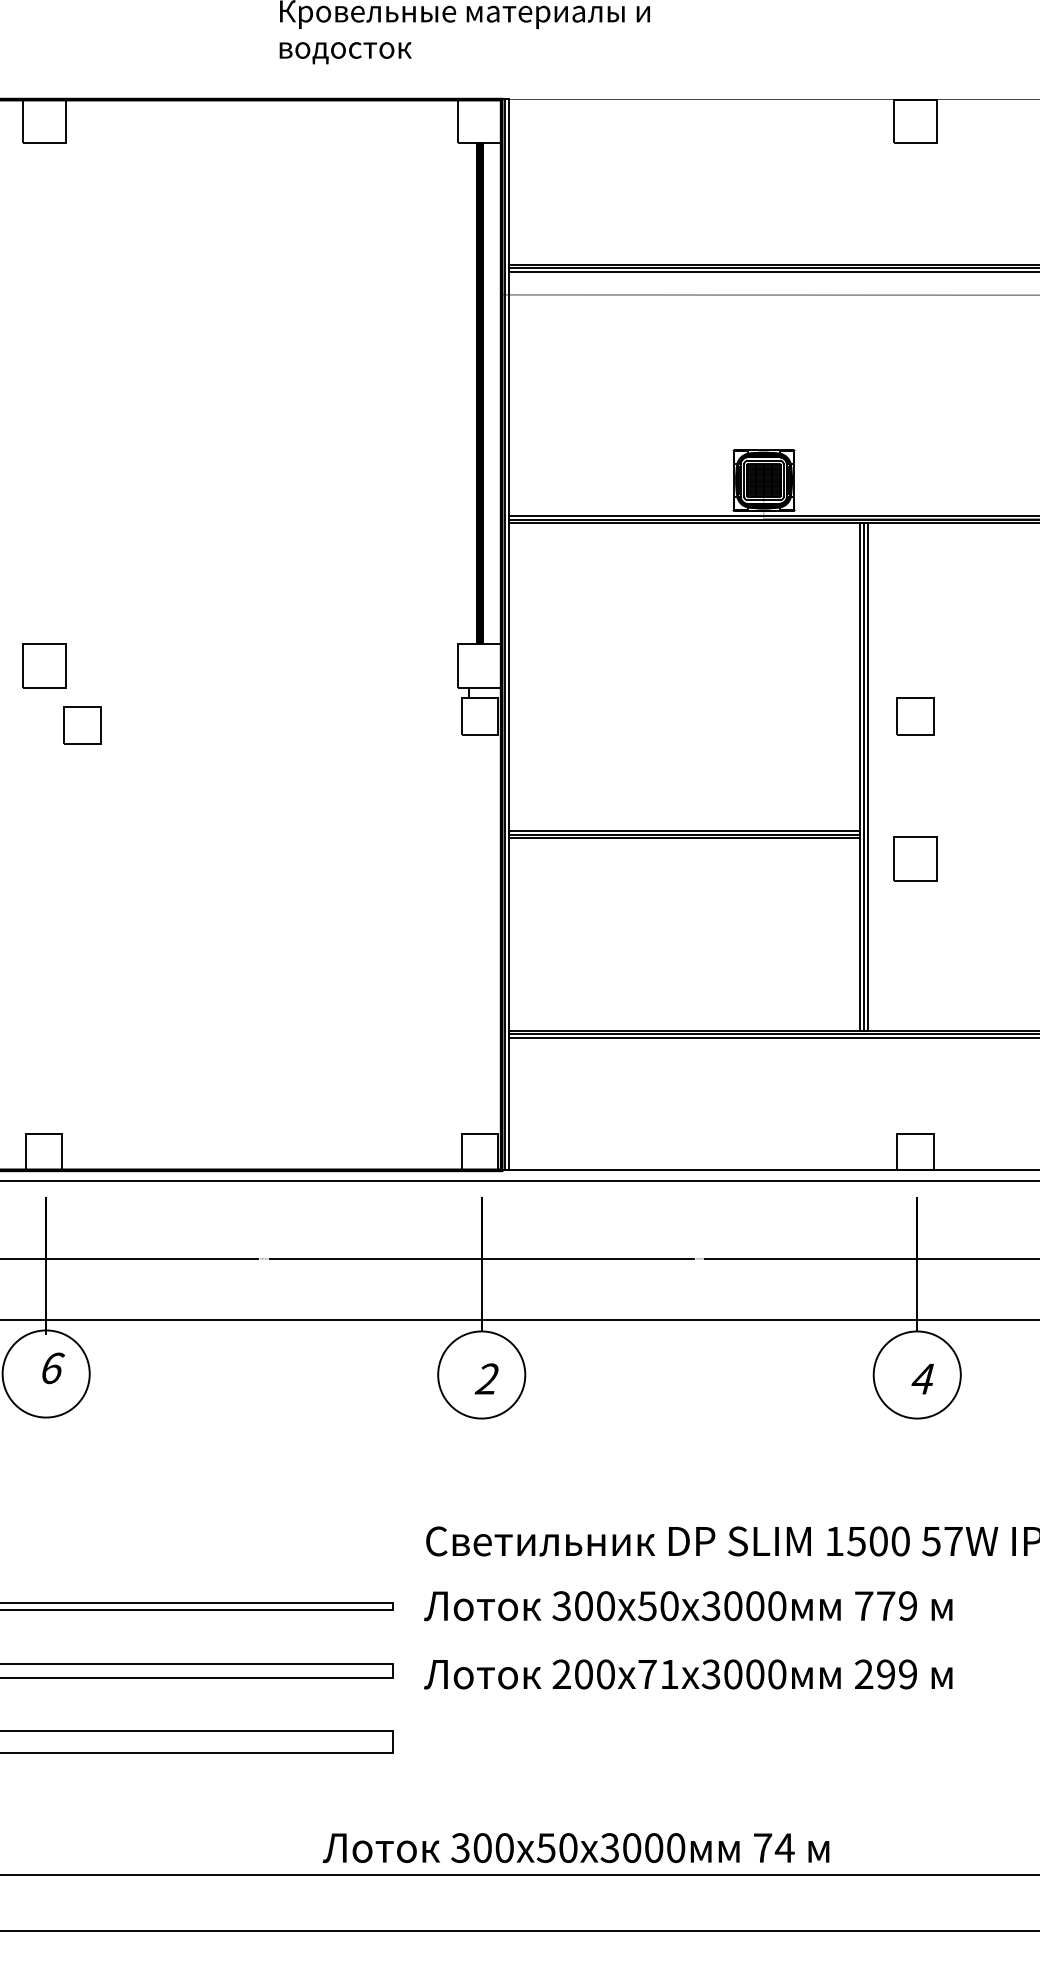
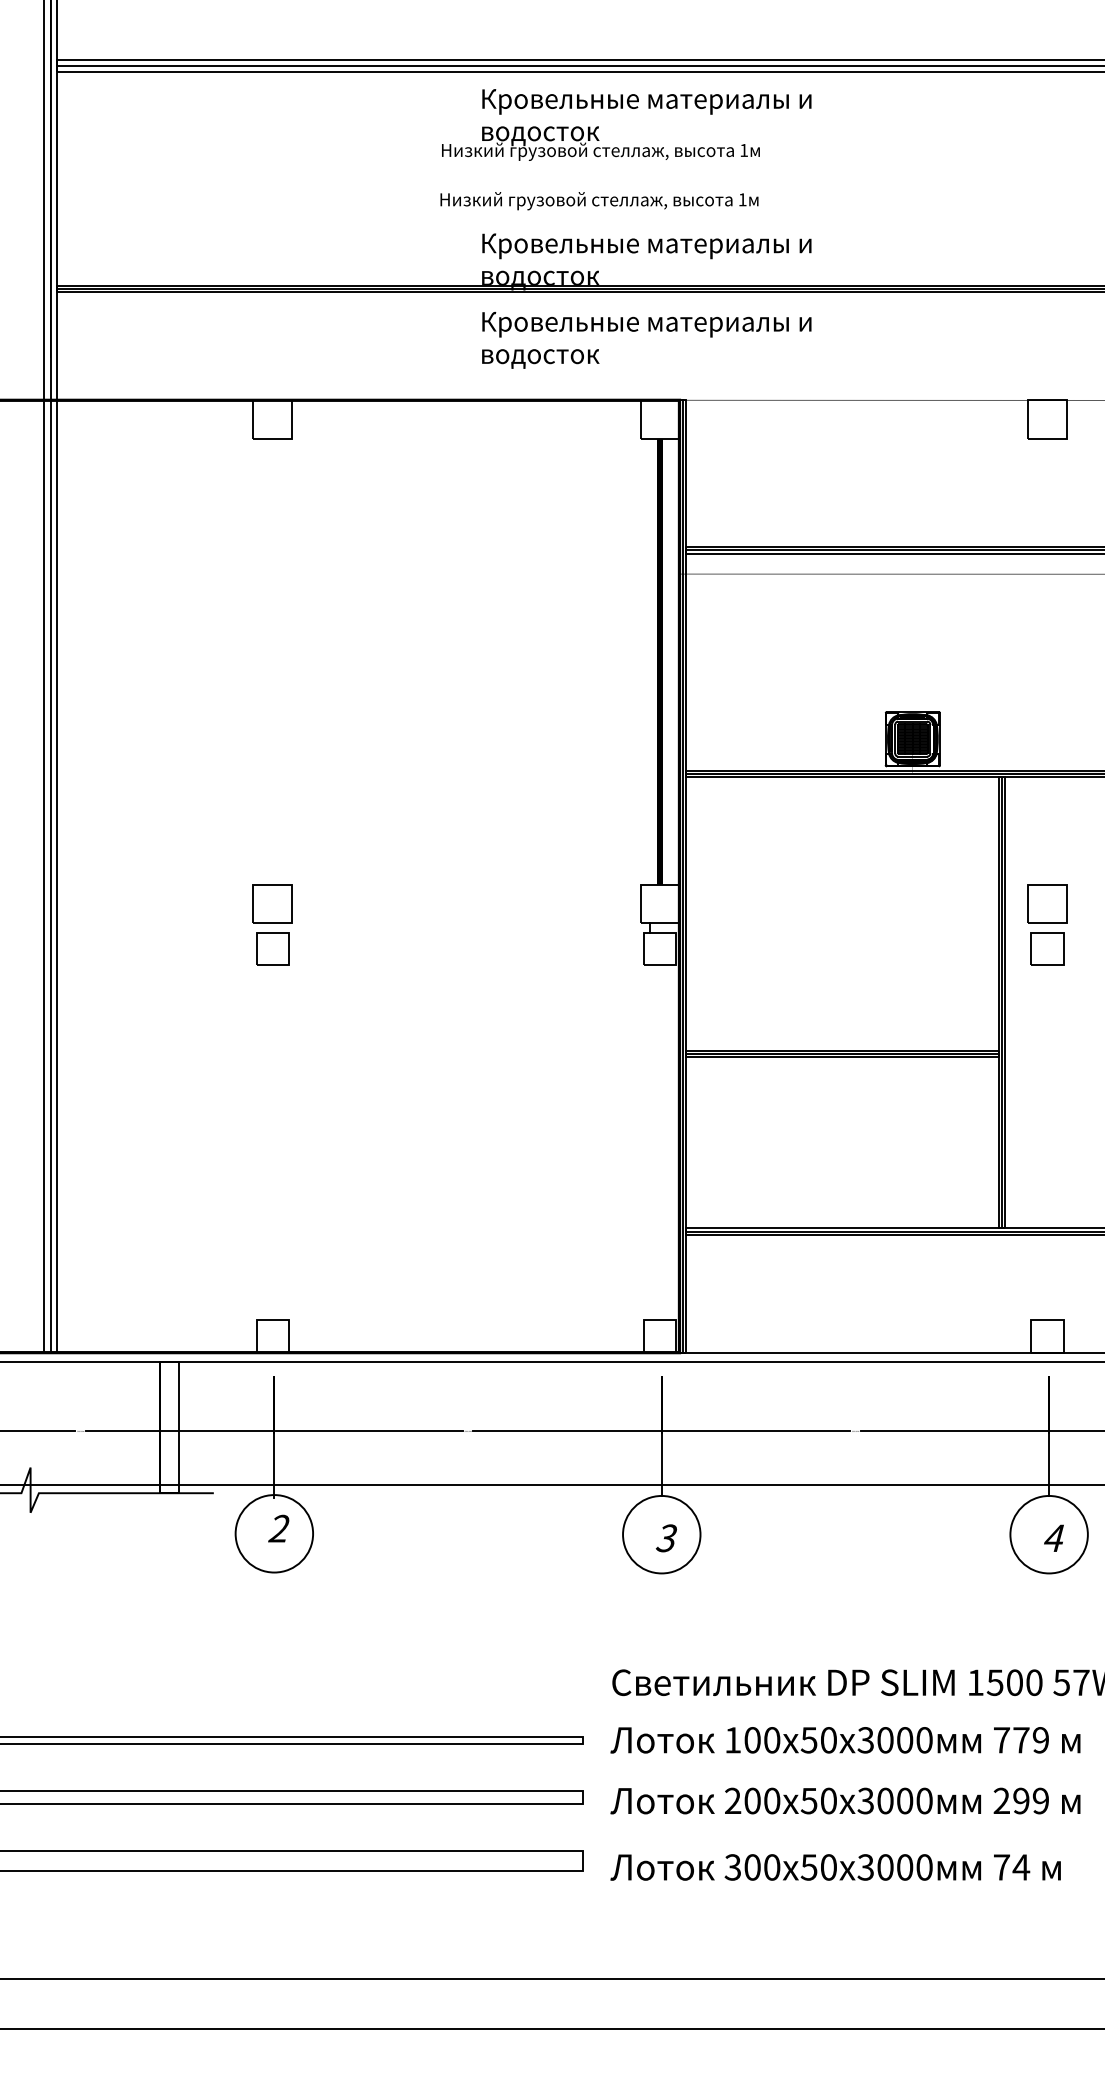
part: (82, 724) -> (272, 948), moved
part: (915, 858) -> (1047, 903), moved
text: (51, 1368) -> (279, 1528), 6 -> 2
text: (487, 1379) -> (666, 1538), 2 -> 3
text: (561, 1606) -> (732, 1740), 300 -> 100
text: (657, 1673) -> (818, 1800), 71 -> 50
text: (575, 1848) -> (835, 1867), moved

